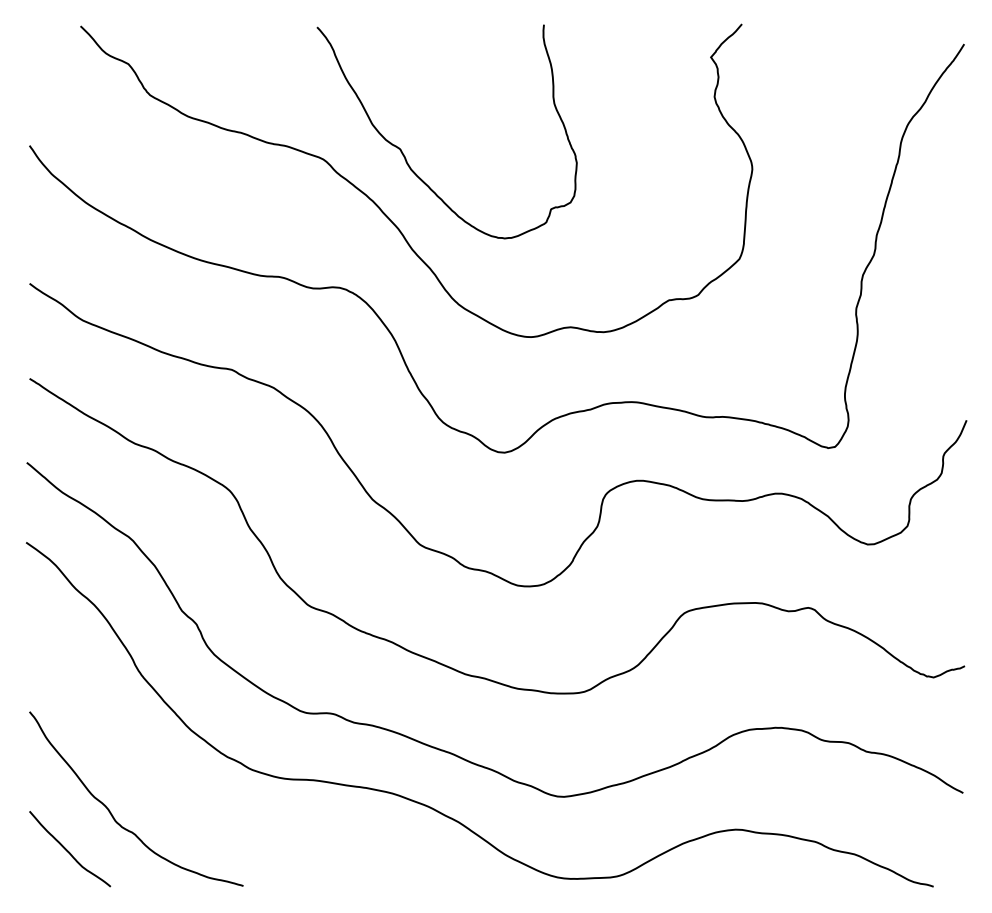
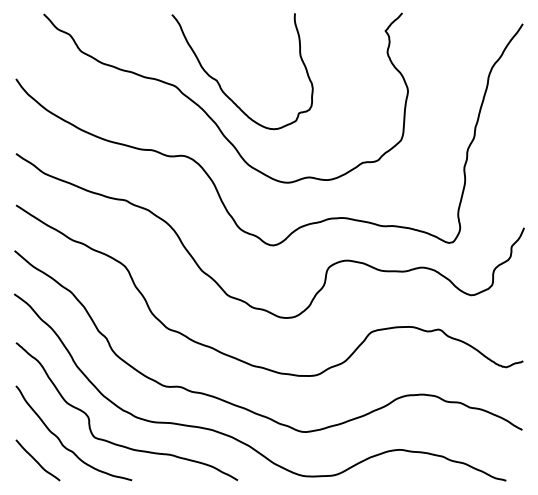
curve: (214, 817) -> (116, 443), added

